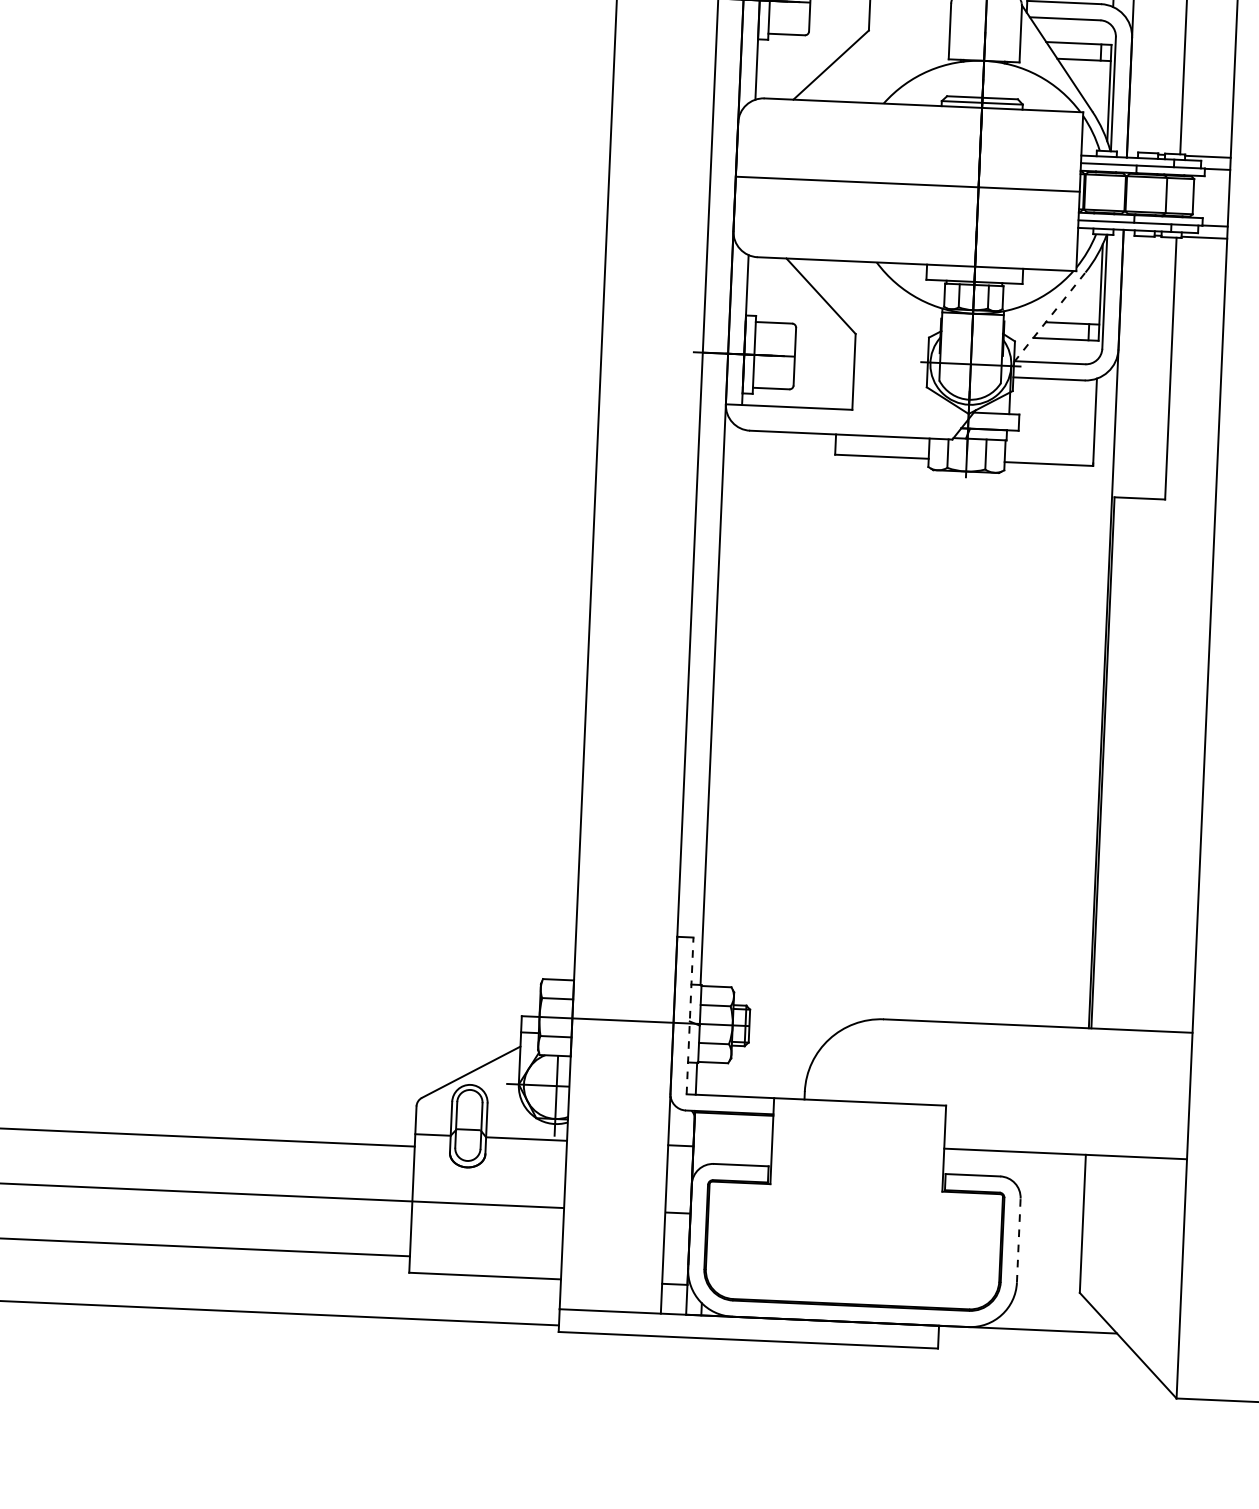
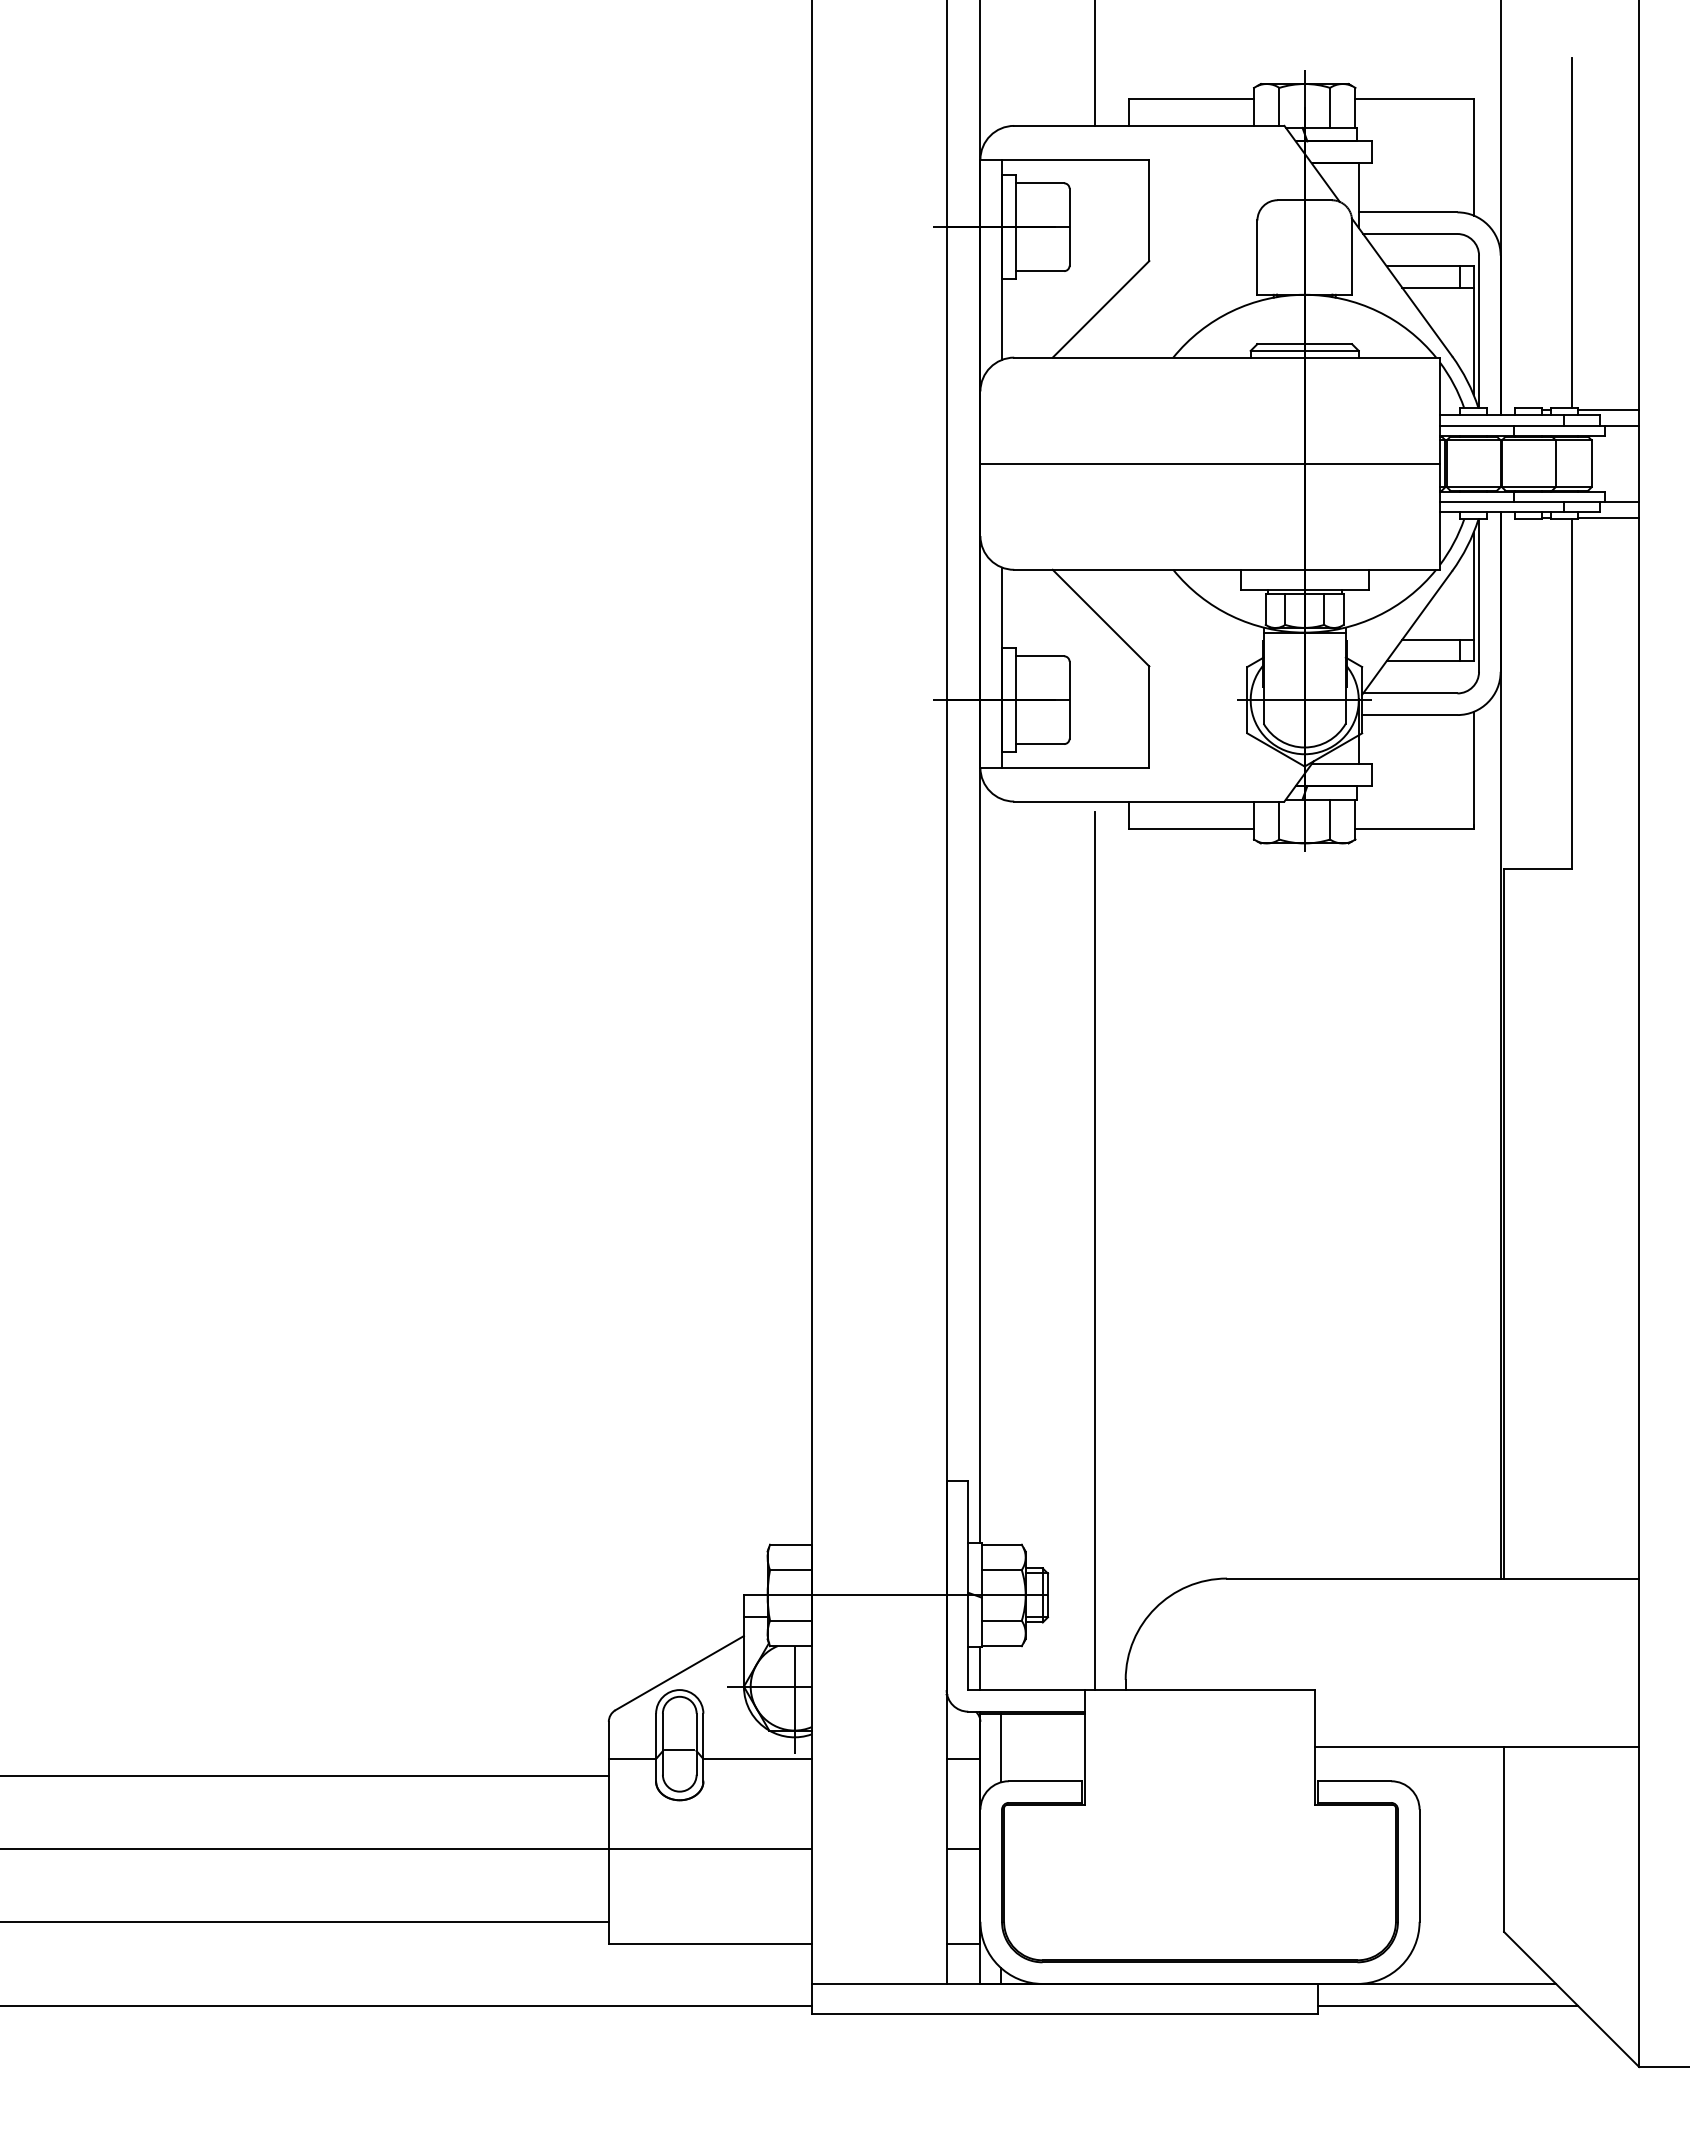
line: (1050, 317) -> (1407, 632), dashed -> solid
line: (796, 769) -> (1095, 1250), added
line: (690, 1016) -> (968, 1585), dashed -> solid
line: (708, 1138) -> (1000, 1747), added
line: (1018, 1240) -> (1419, 1865), dashed -> solid
line: (1035, 1346) -> (1447, 2005), added

